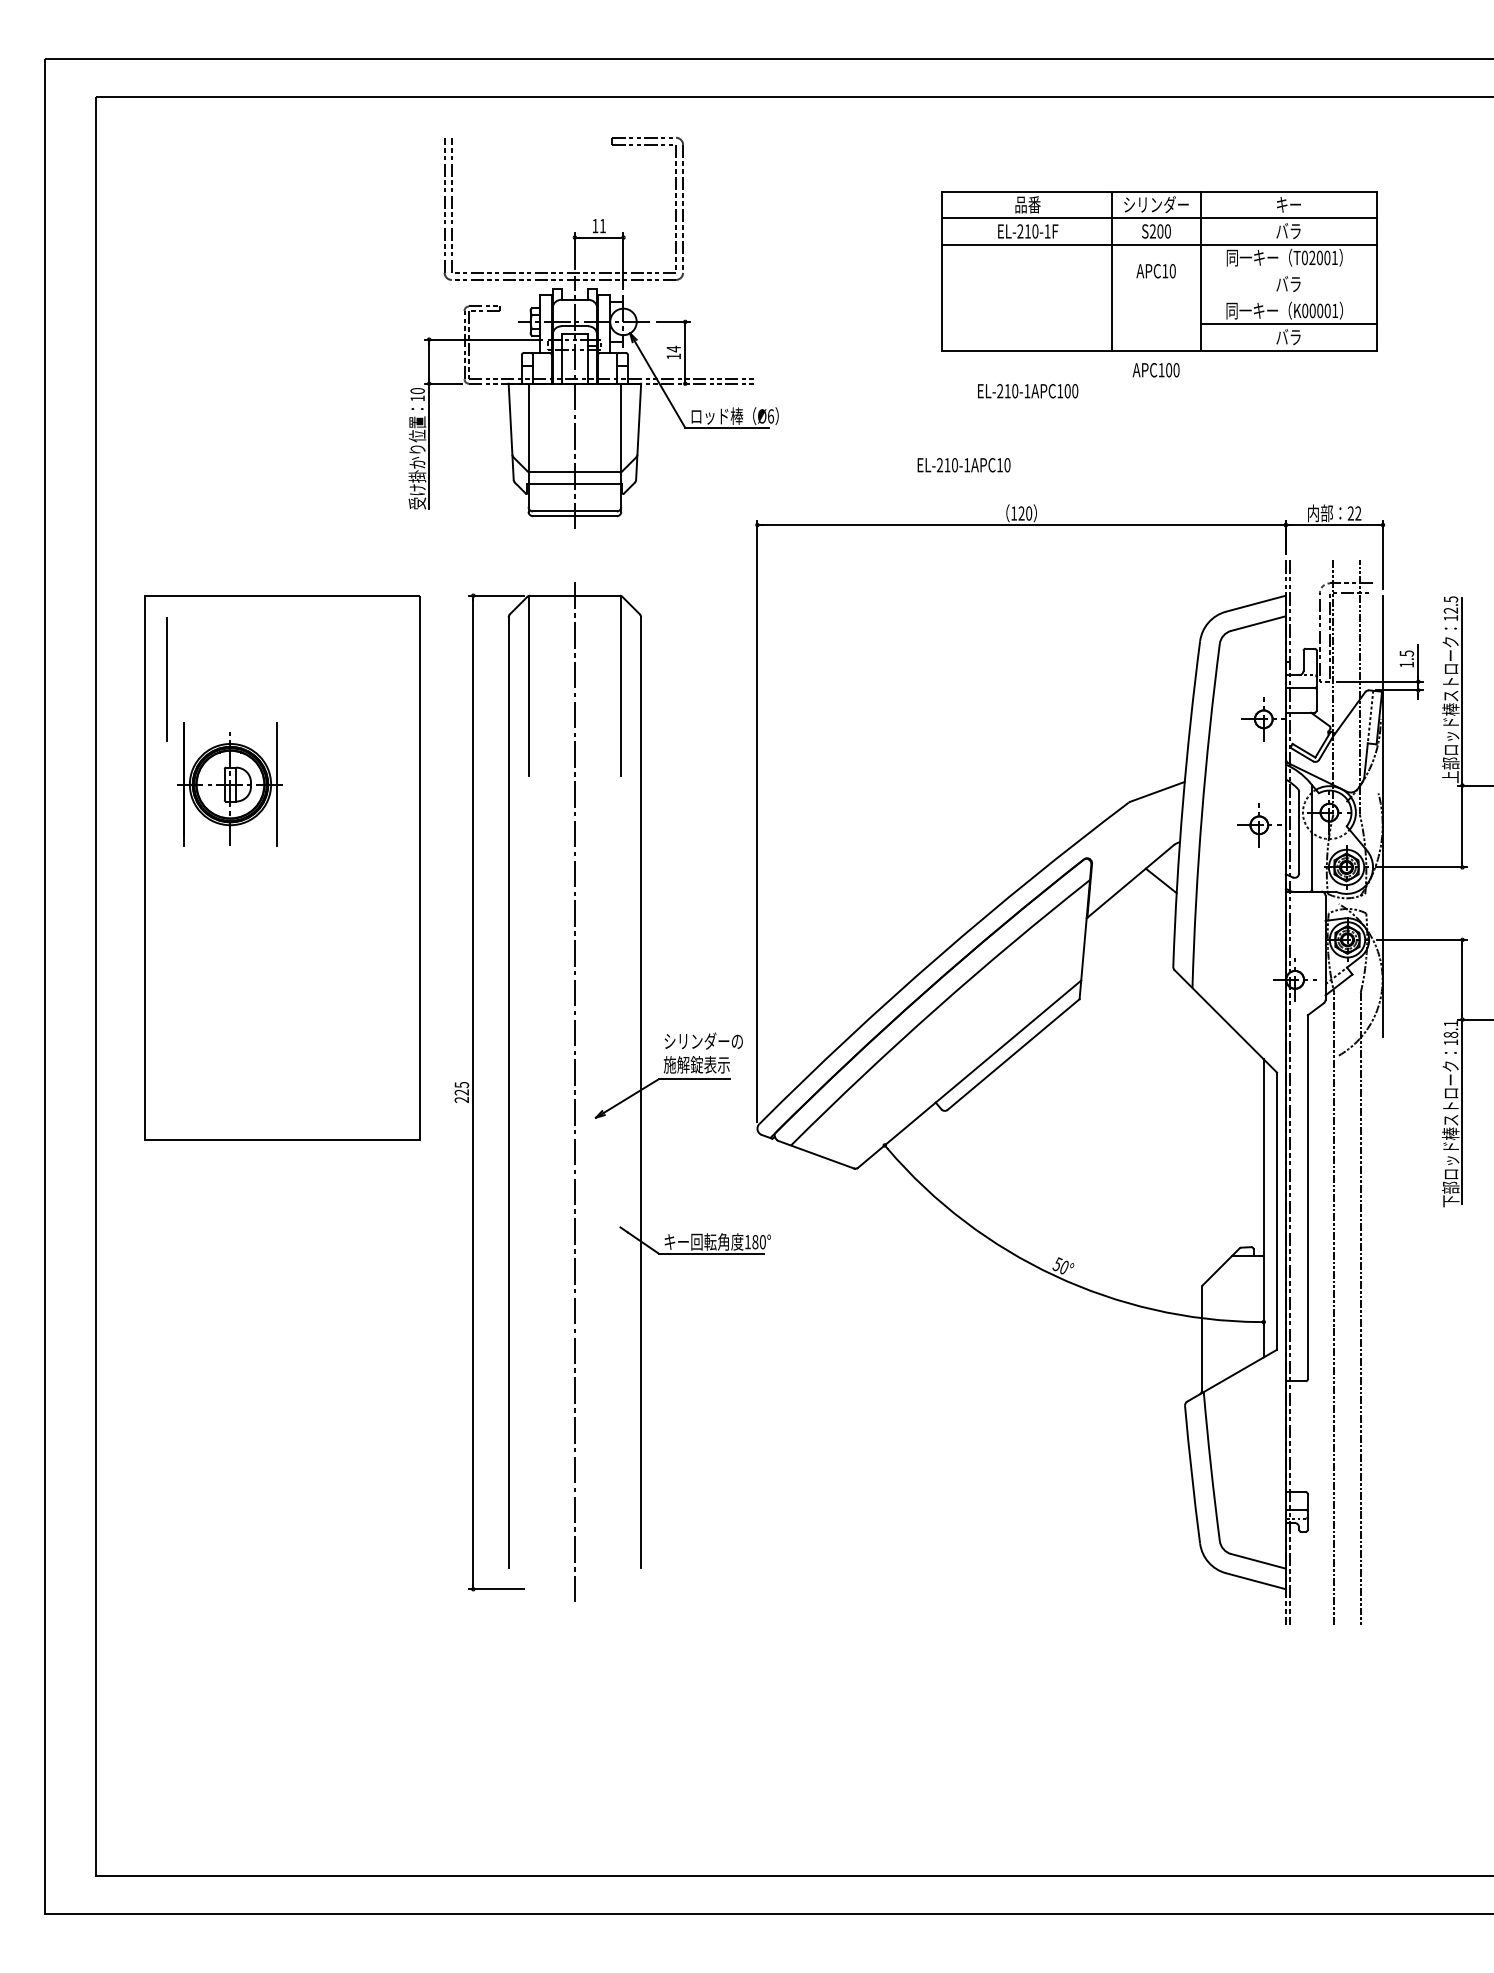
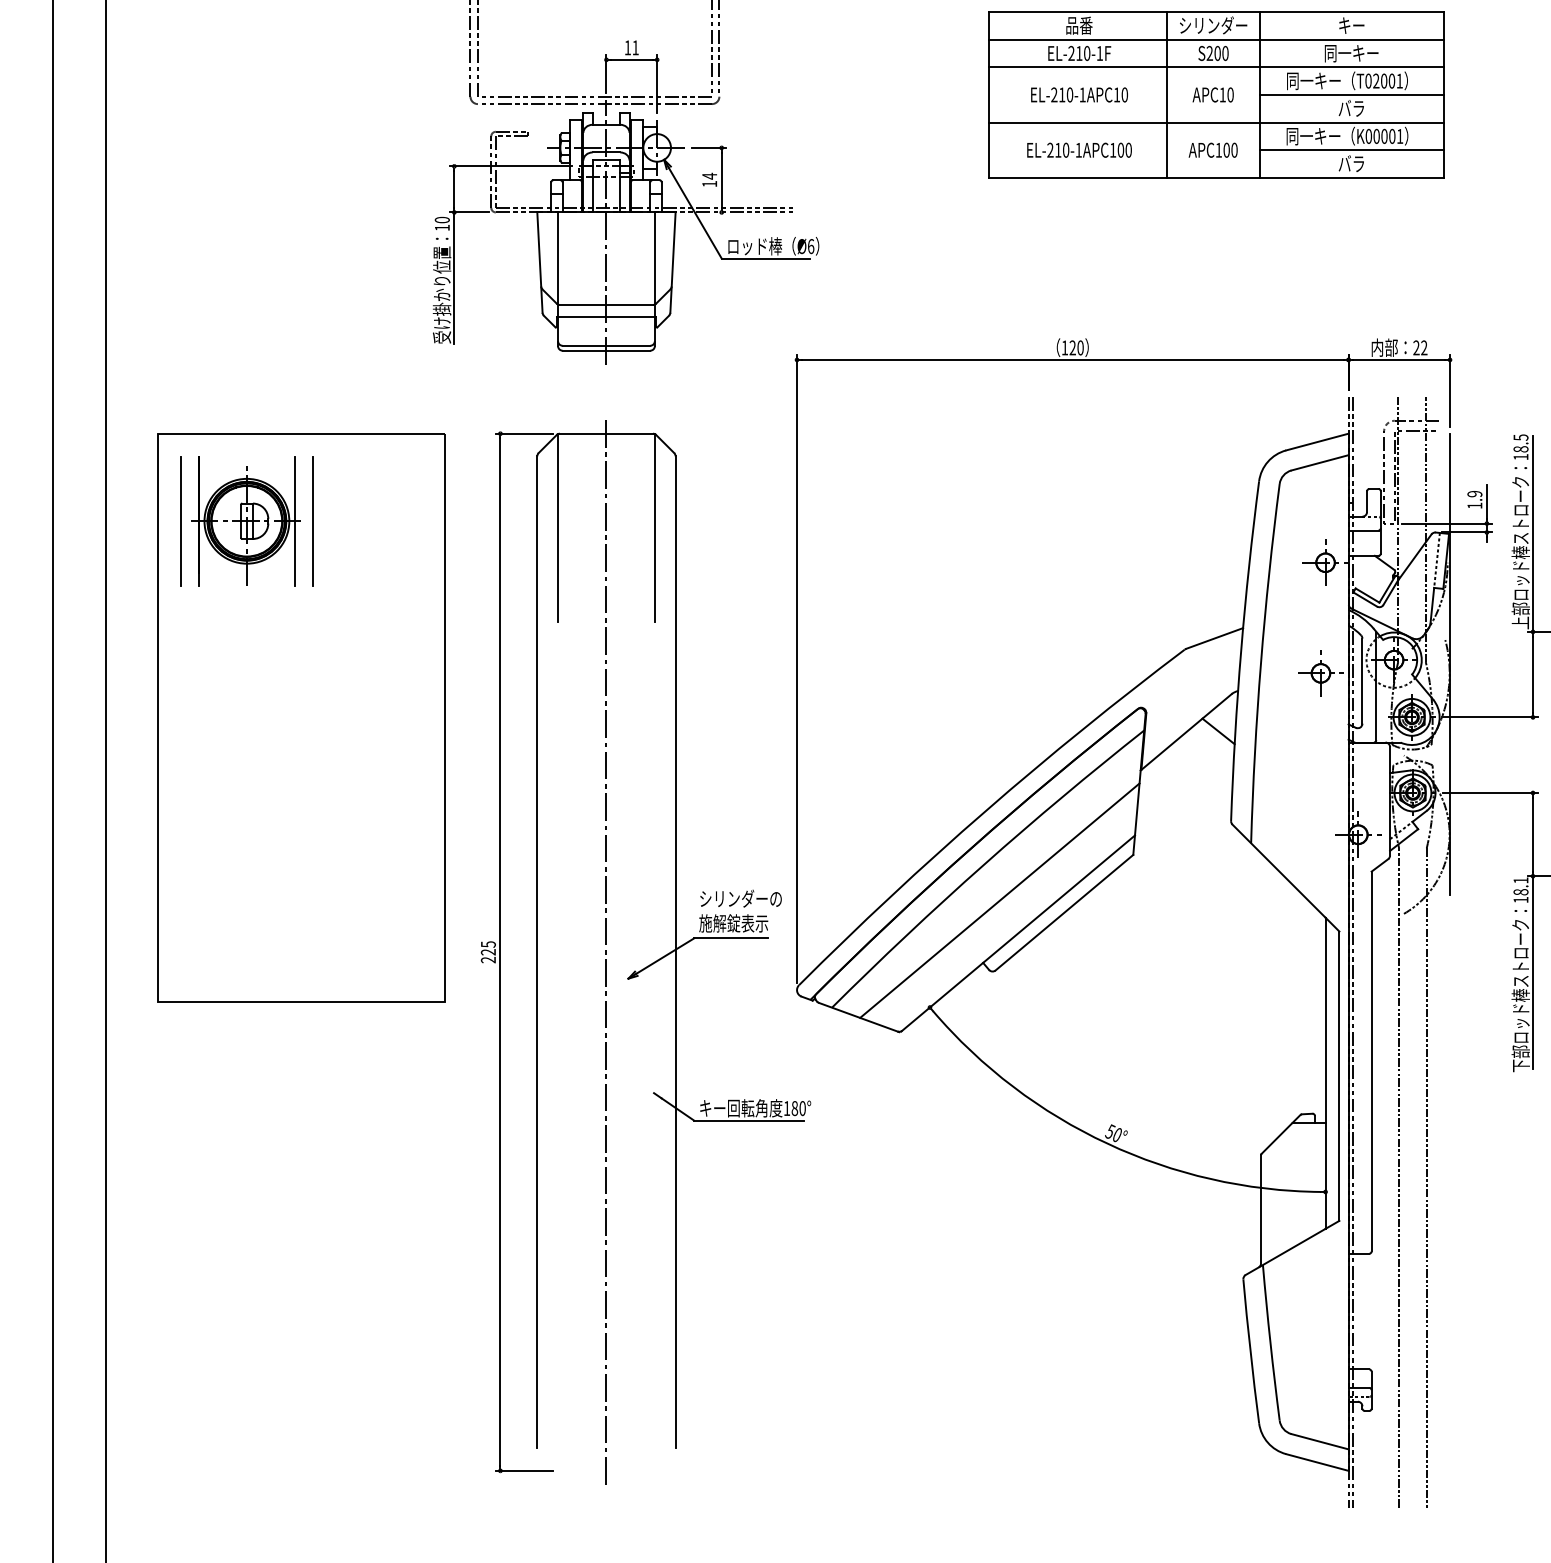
text: (1288, 231) -> (1351, 53), バラ -> 同一キー
line: (1288, 271) -> (1351, 95), added
line: (1159, 297) -> (1216, 122), added
text: (1155, 370) -> (1212, 150), moved
text: (1028, 391) -> (1079, 150), moved
text: (963, 465) -> (1078, 95), moved
text: (1450, 610) -> (1520, 449), 12.5 -> 18.5
text: (1406, 653) -> (1474, 494), 1.5 -> 1.9
line: (293, 679) -> (312, 521), added
part: (229, 784) -> (245, 521), moved
line: (951, 1042) -> (999, 900), added

